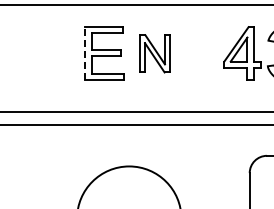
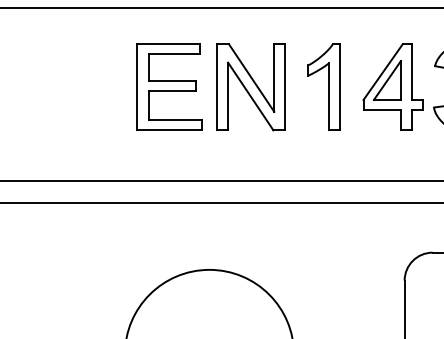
line: (84, 53) -> (136, 86), dashed -> solid
part: (154, 53) -> (250, 86), size x1.43
part: (199, 53) -> (323, 86), added

